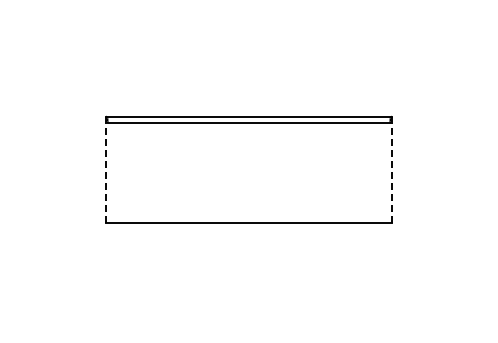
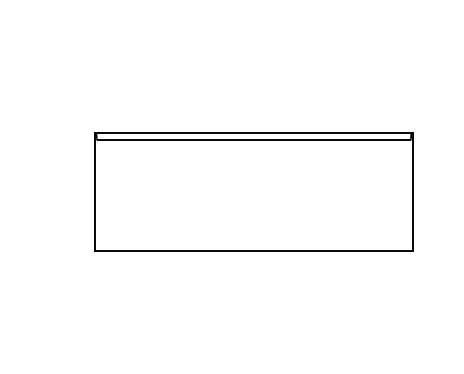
line: (392, 169) -> (413, 191), dashed -> solid
line: (105, 170) -> (94, 192), dashed -> solid

